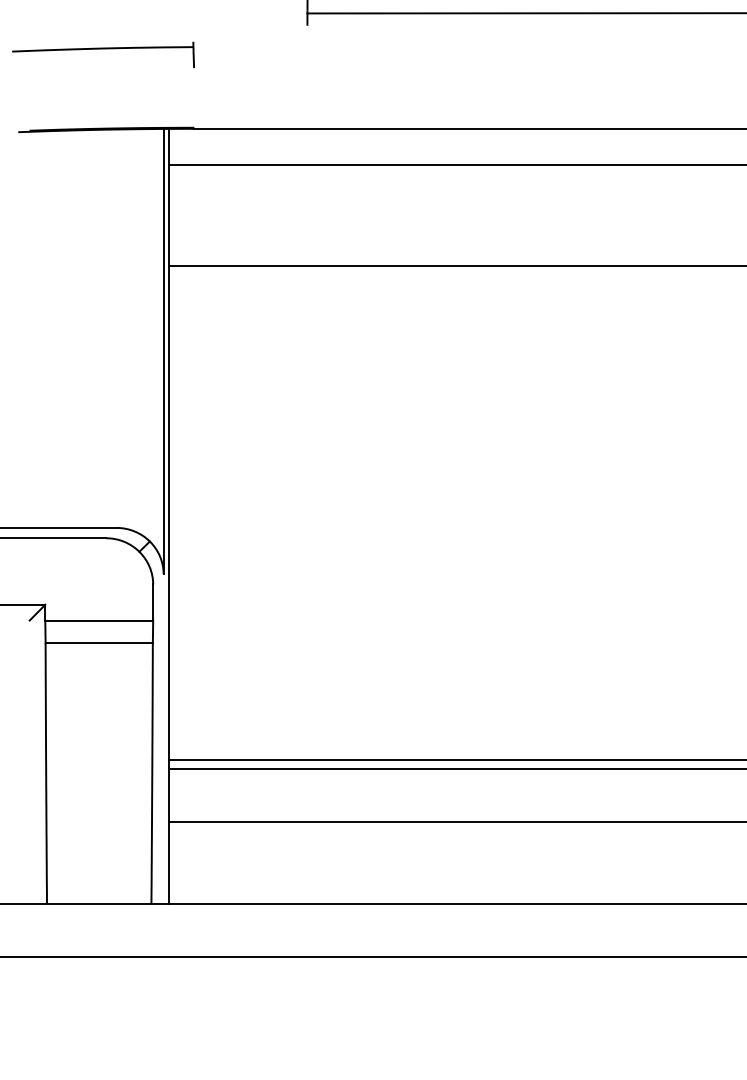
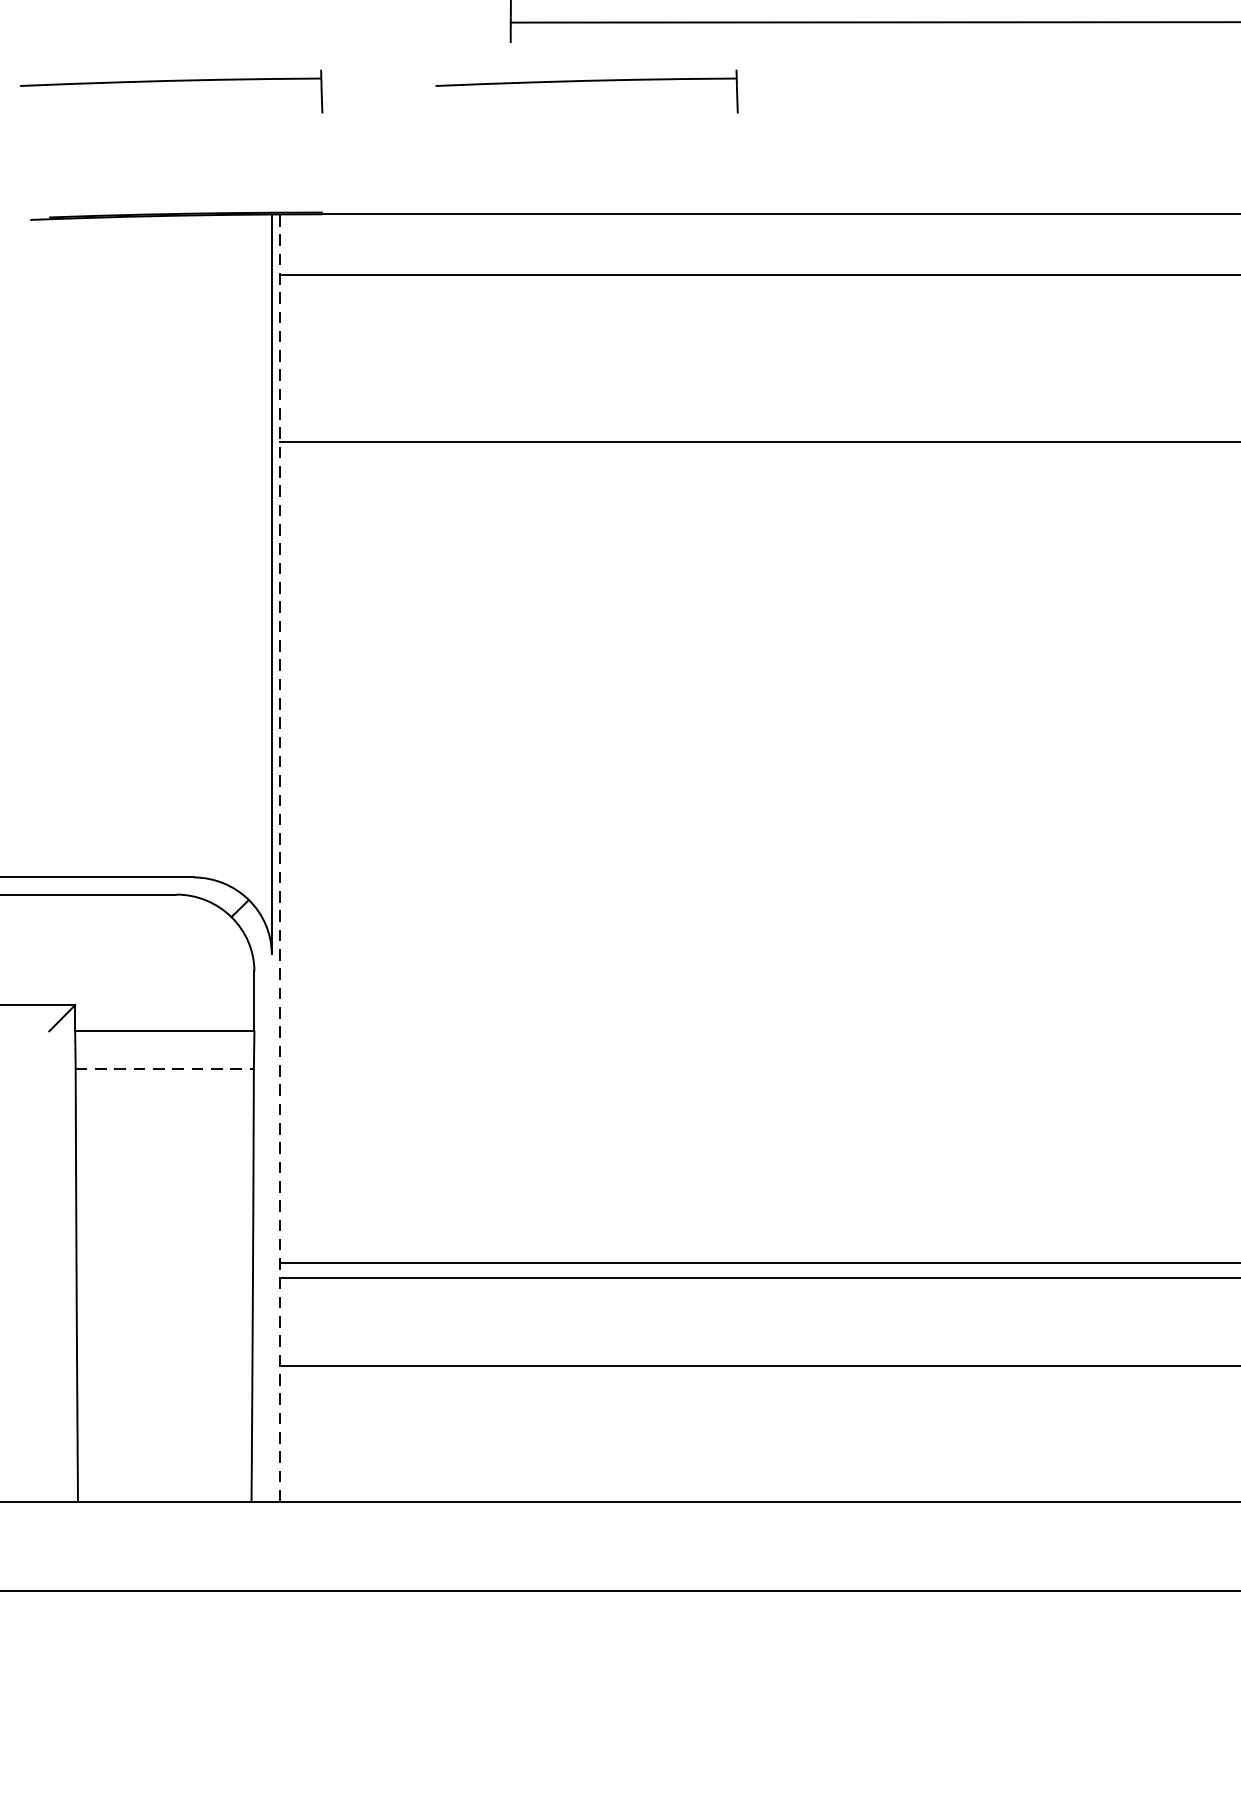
part: (353, 54) -> (587, 90), added
line: (168, 517) -> (279, 860), solid -> dashed
line: (99, 643) -> (165, 1069), solid -> dashed

